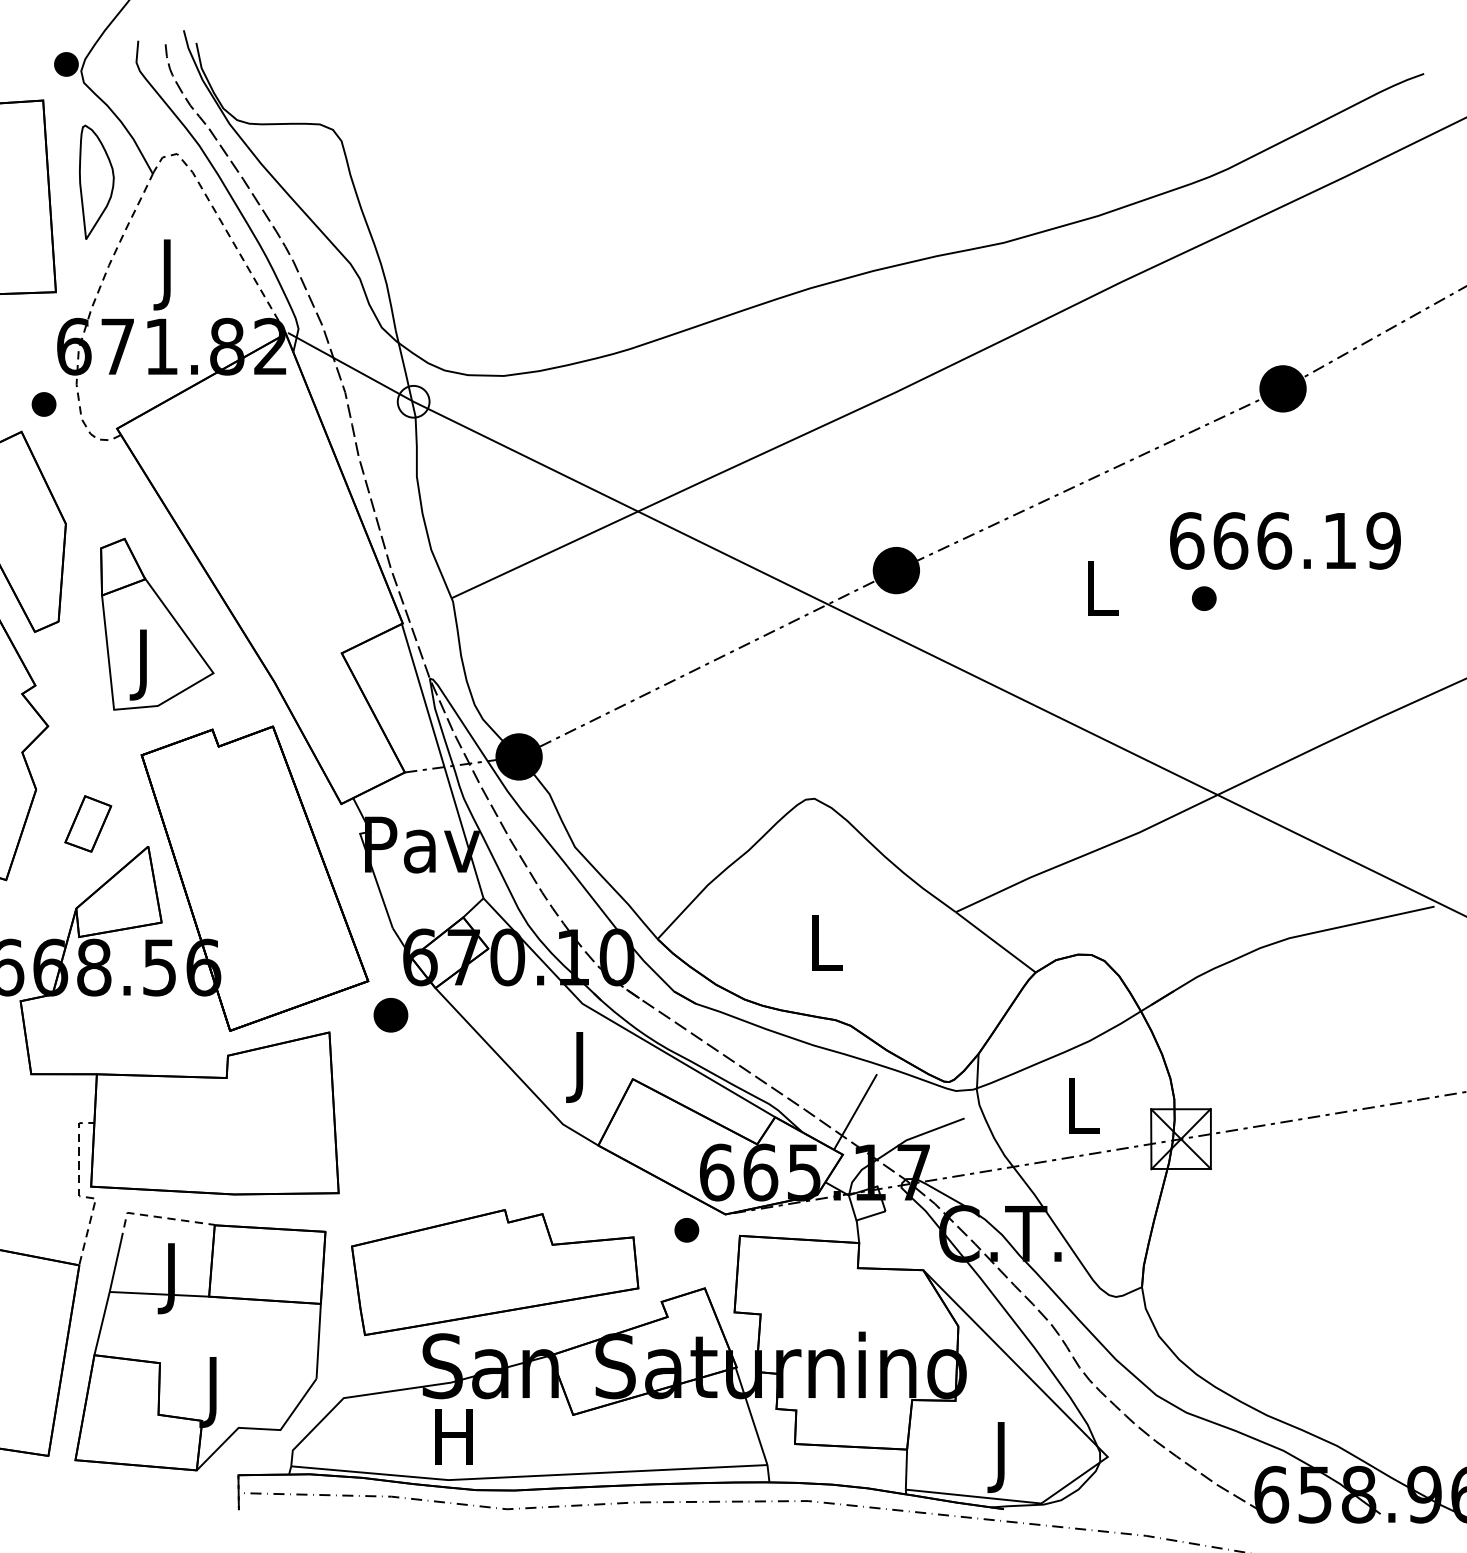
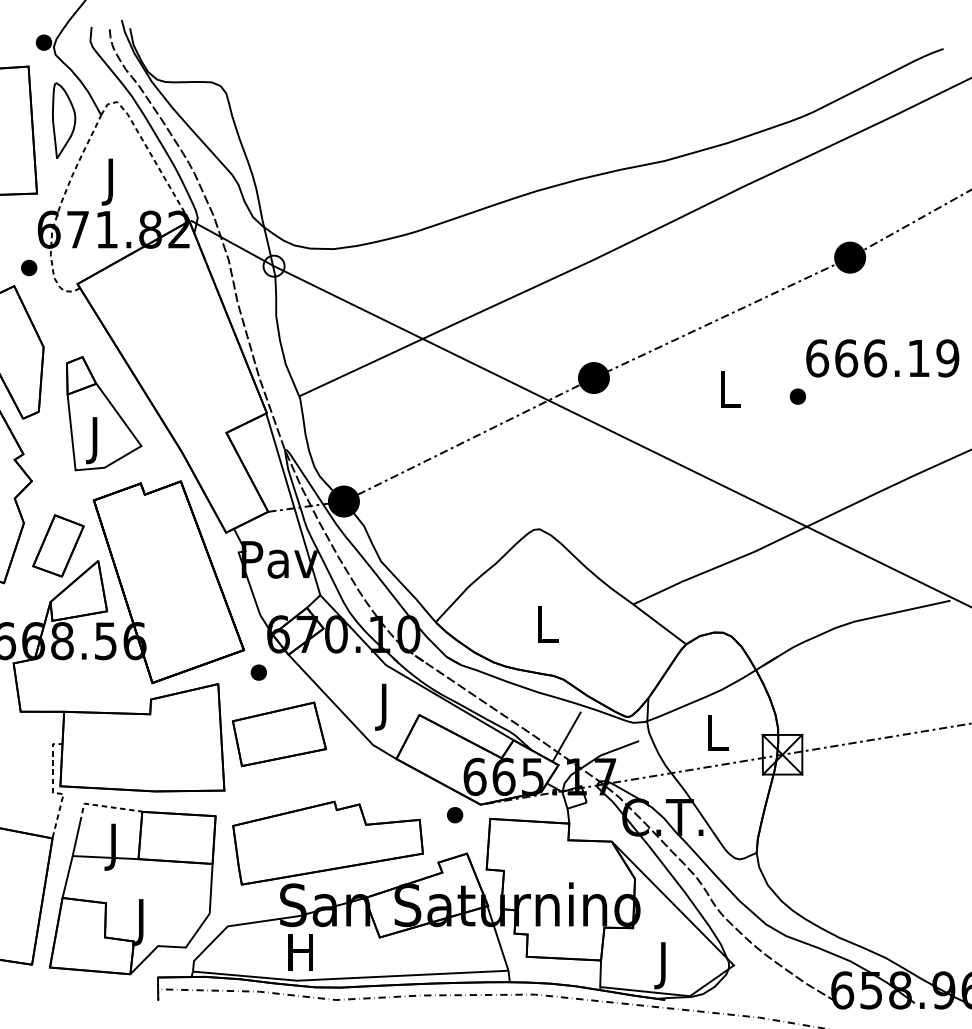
text: (1285, 541) -> (882, 358), moved
part: (88, 823) -> (58, 545), size x1.67
part: (390, 1014) -> (258, 672), size x0.71
part: (421, 1108) -> (279, 734), added

